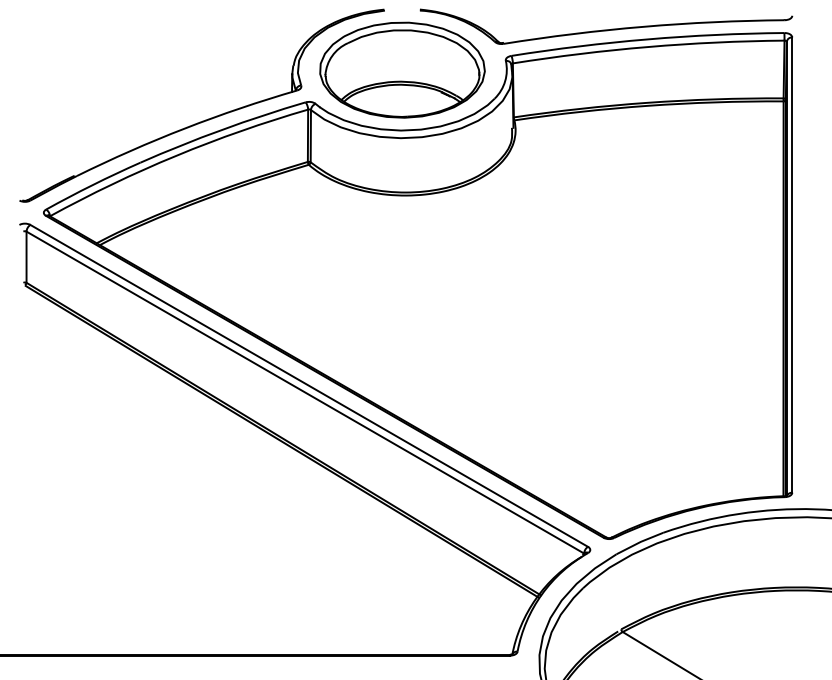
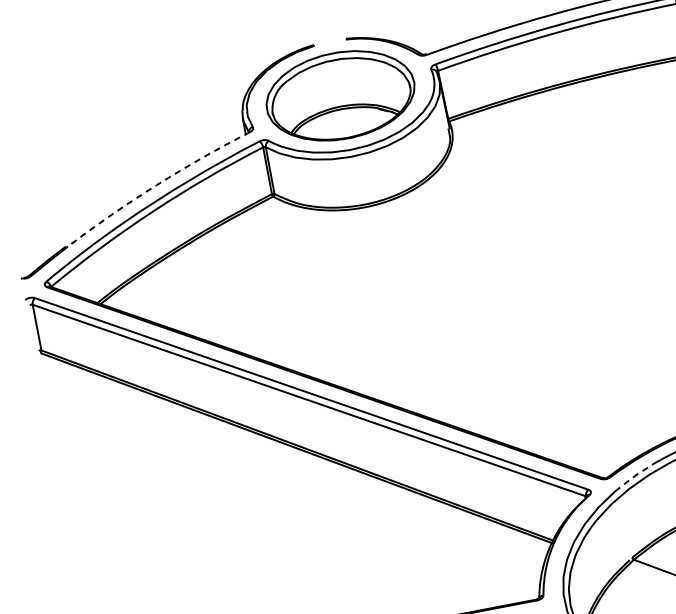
arc: (185, 128) -> (156, 185), solid -> dashed
line: (640, 542) -> (634, 476), solid -> dashed

